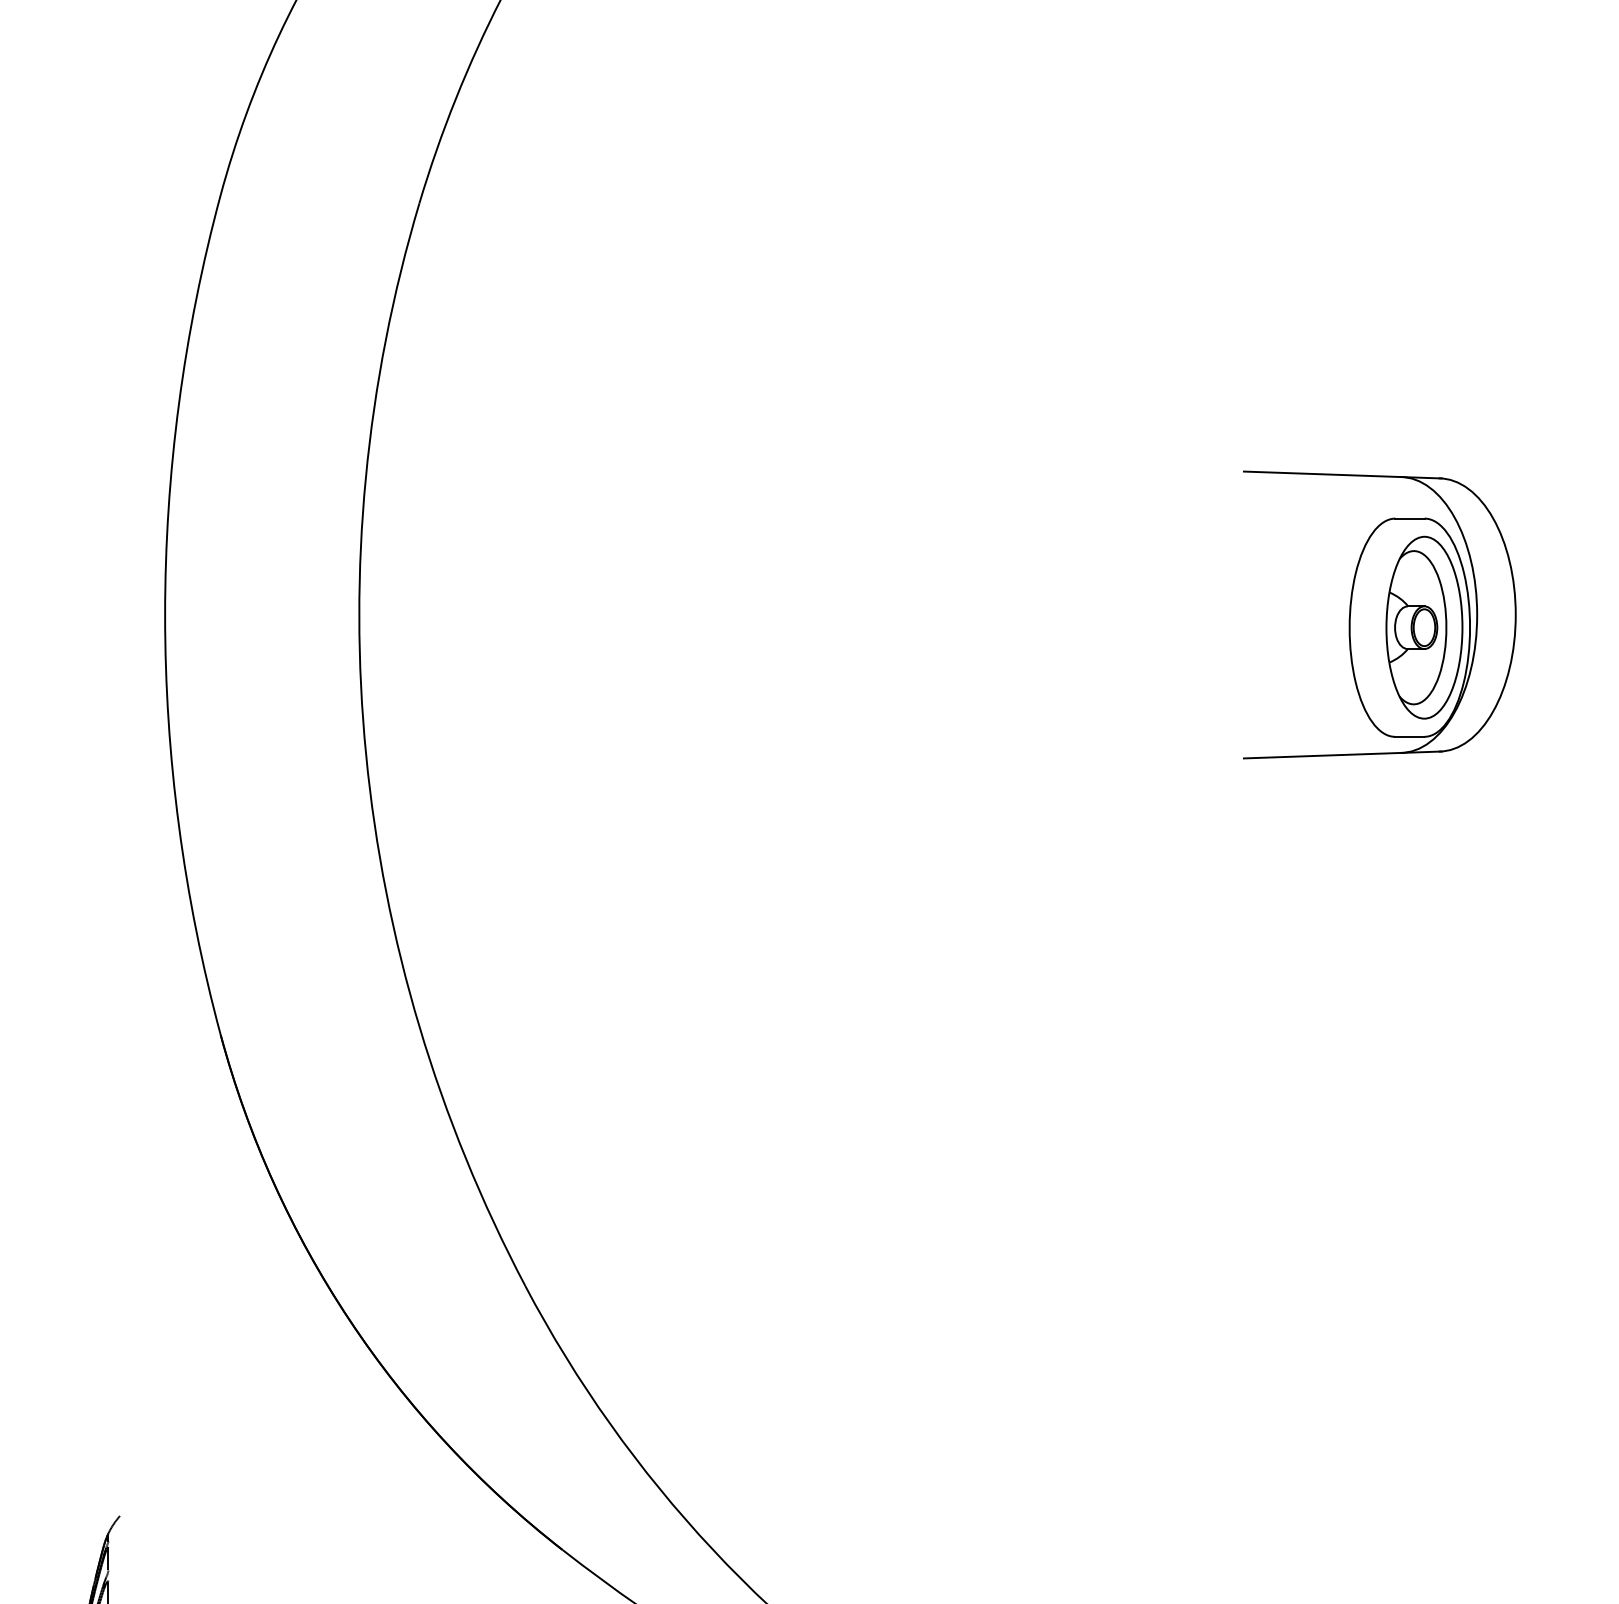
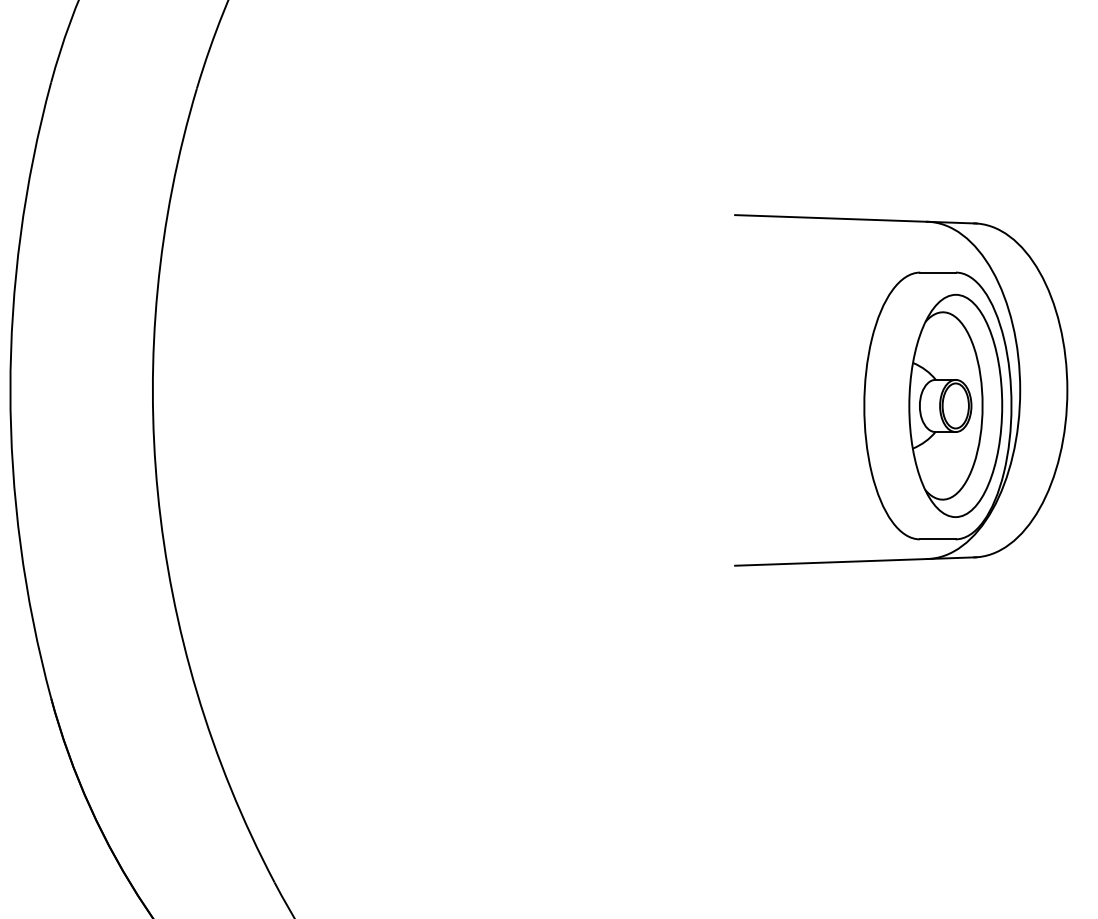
part: (1379, 614) -> (901, 390), size x1.67

